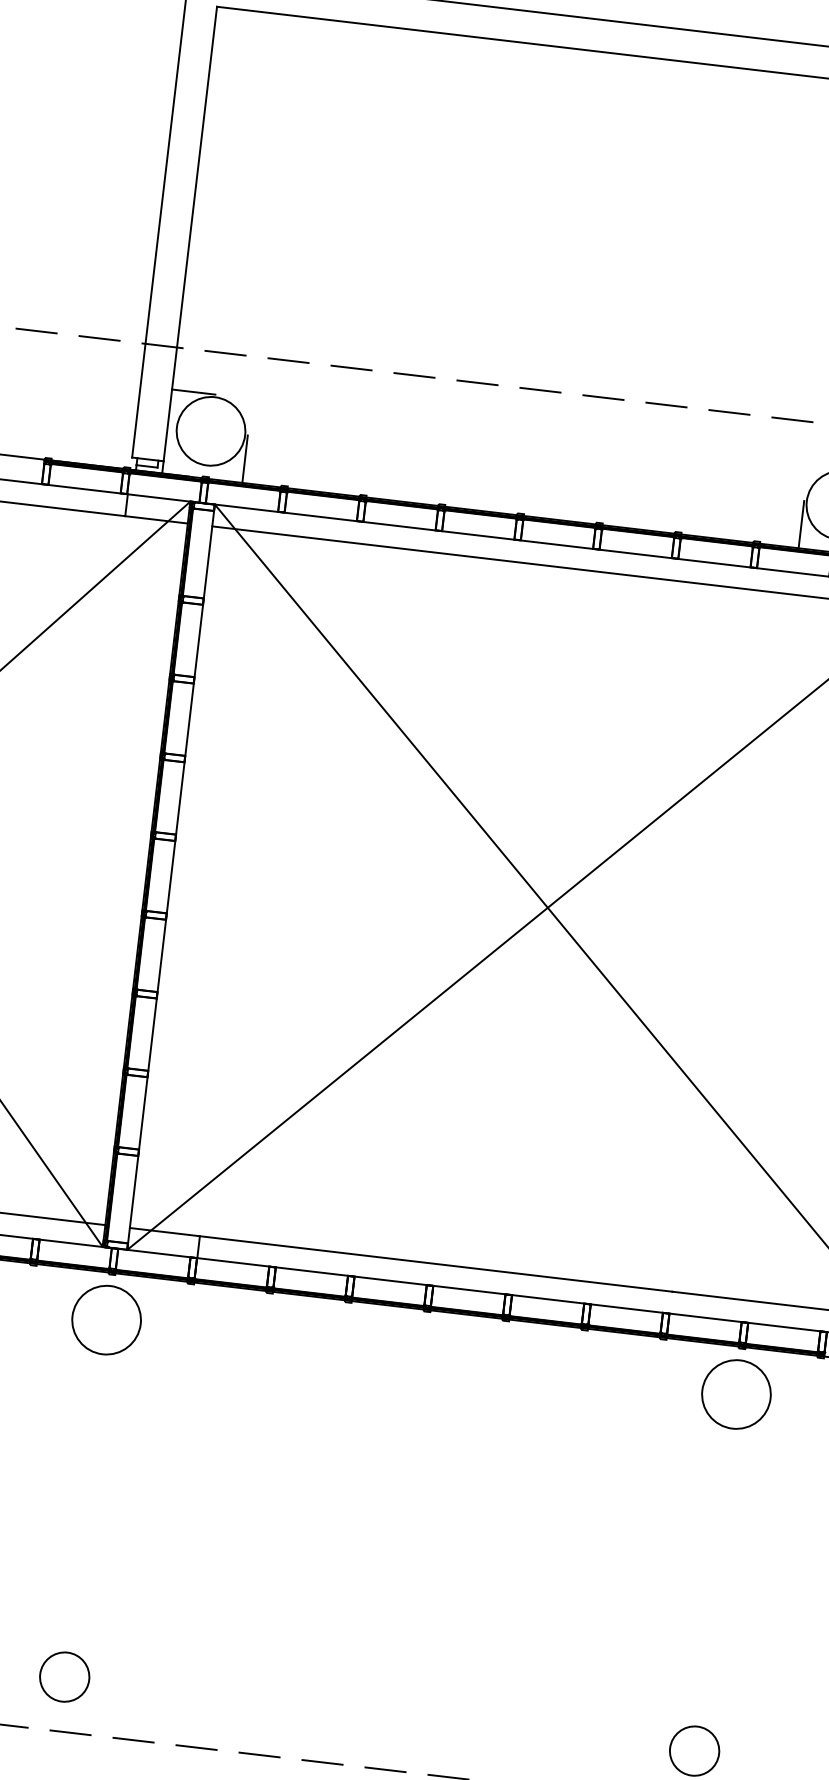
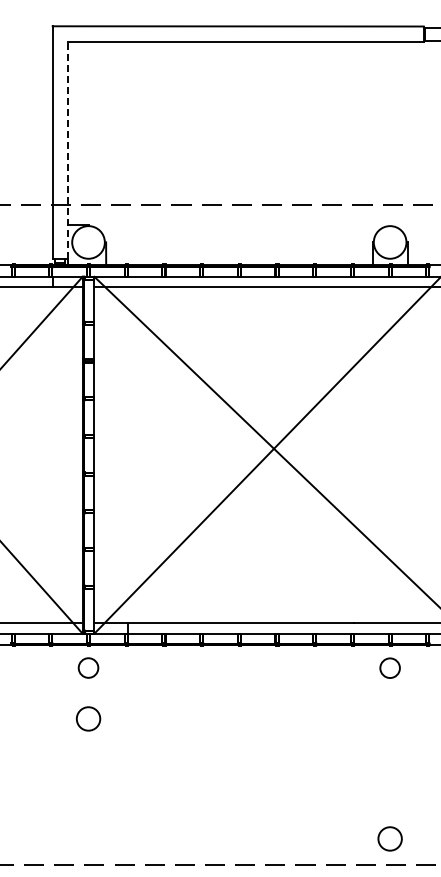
line: (189, 234) -> (67, 150), solid -> dashed
circle: (106, 1319) -> (88, 667), size x0.6
circle: (735, 1392) -> (389, 667), size x0.6
circle: (64, 1676) -> (88, 718), moved

